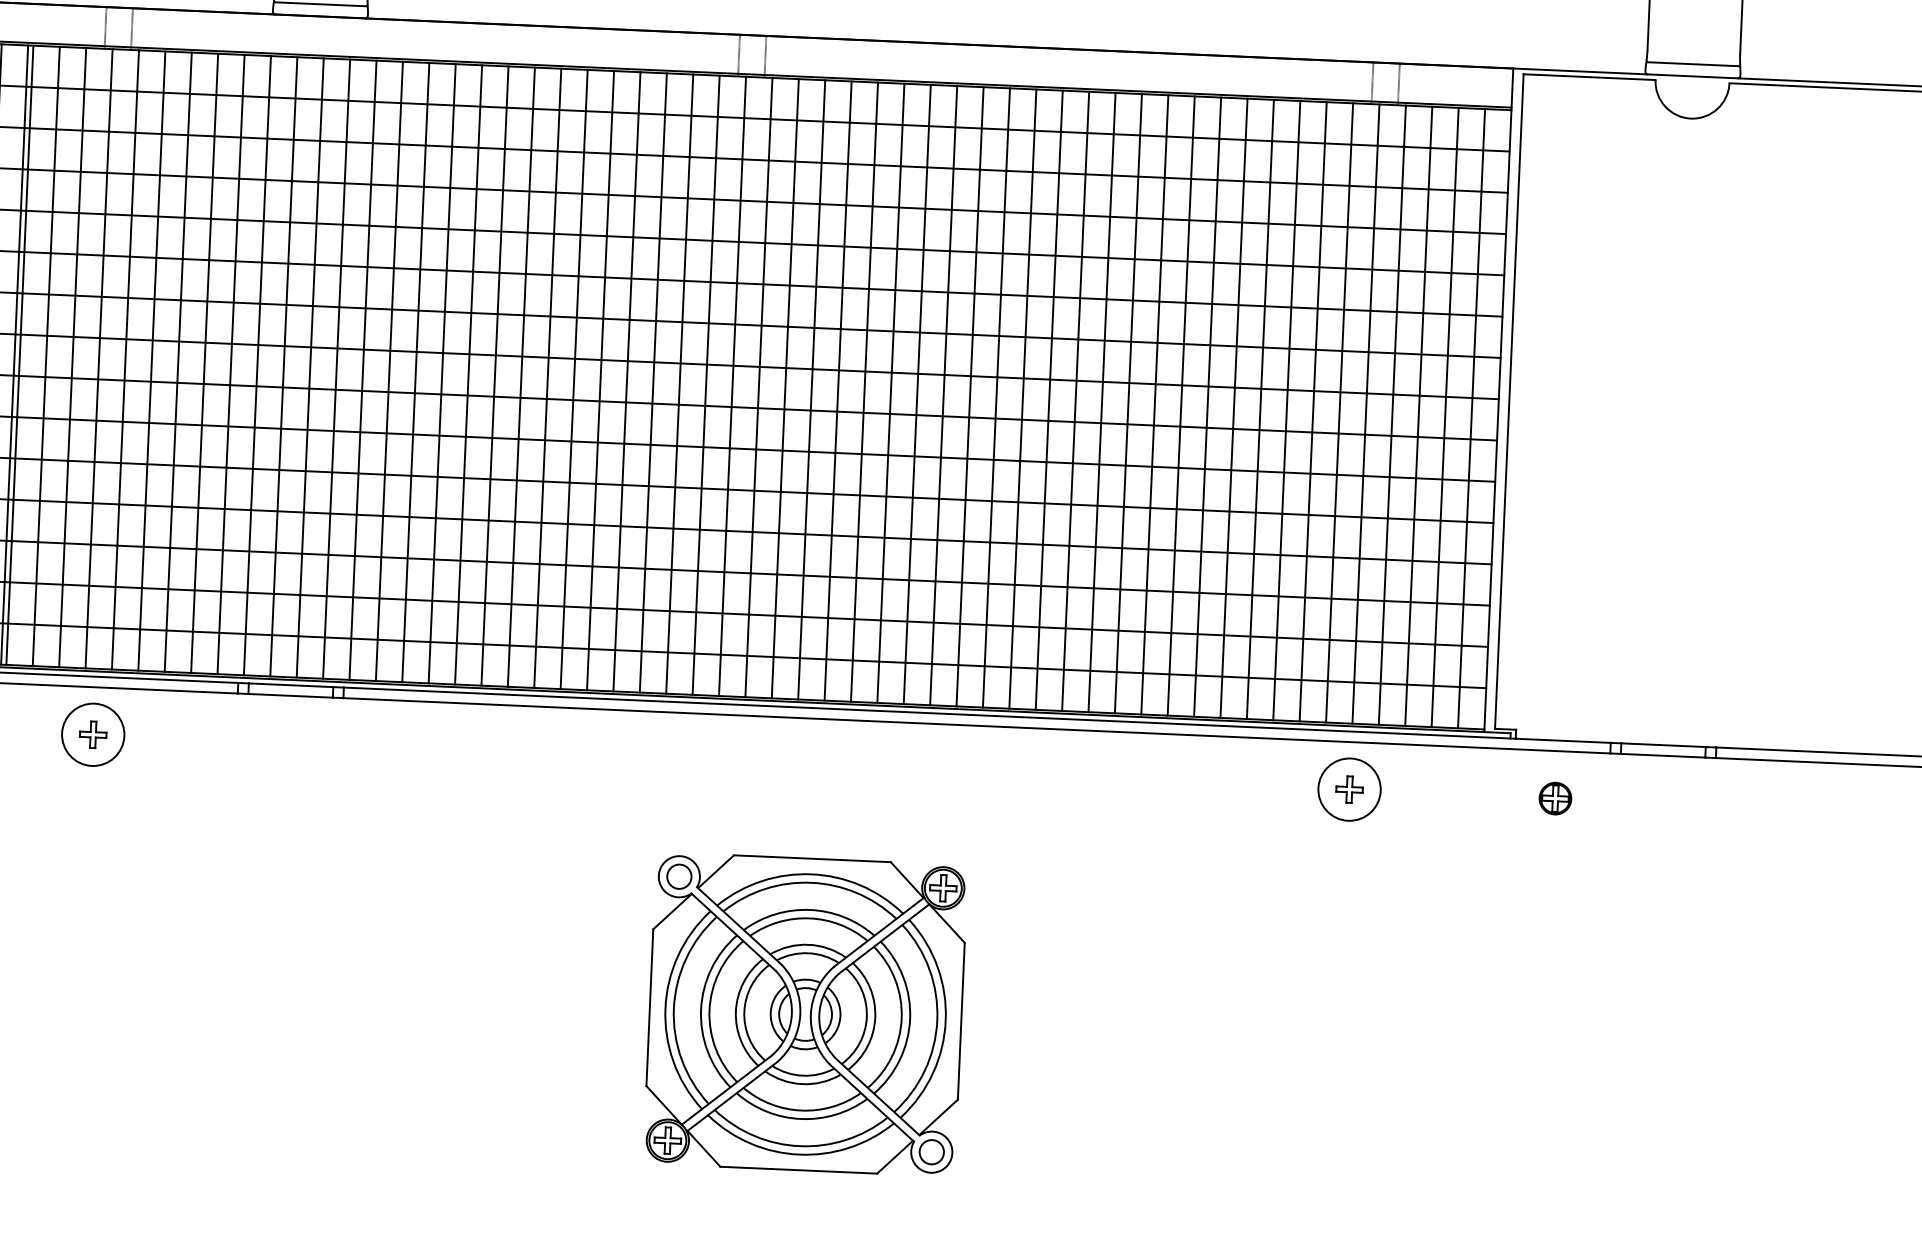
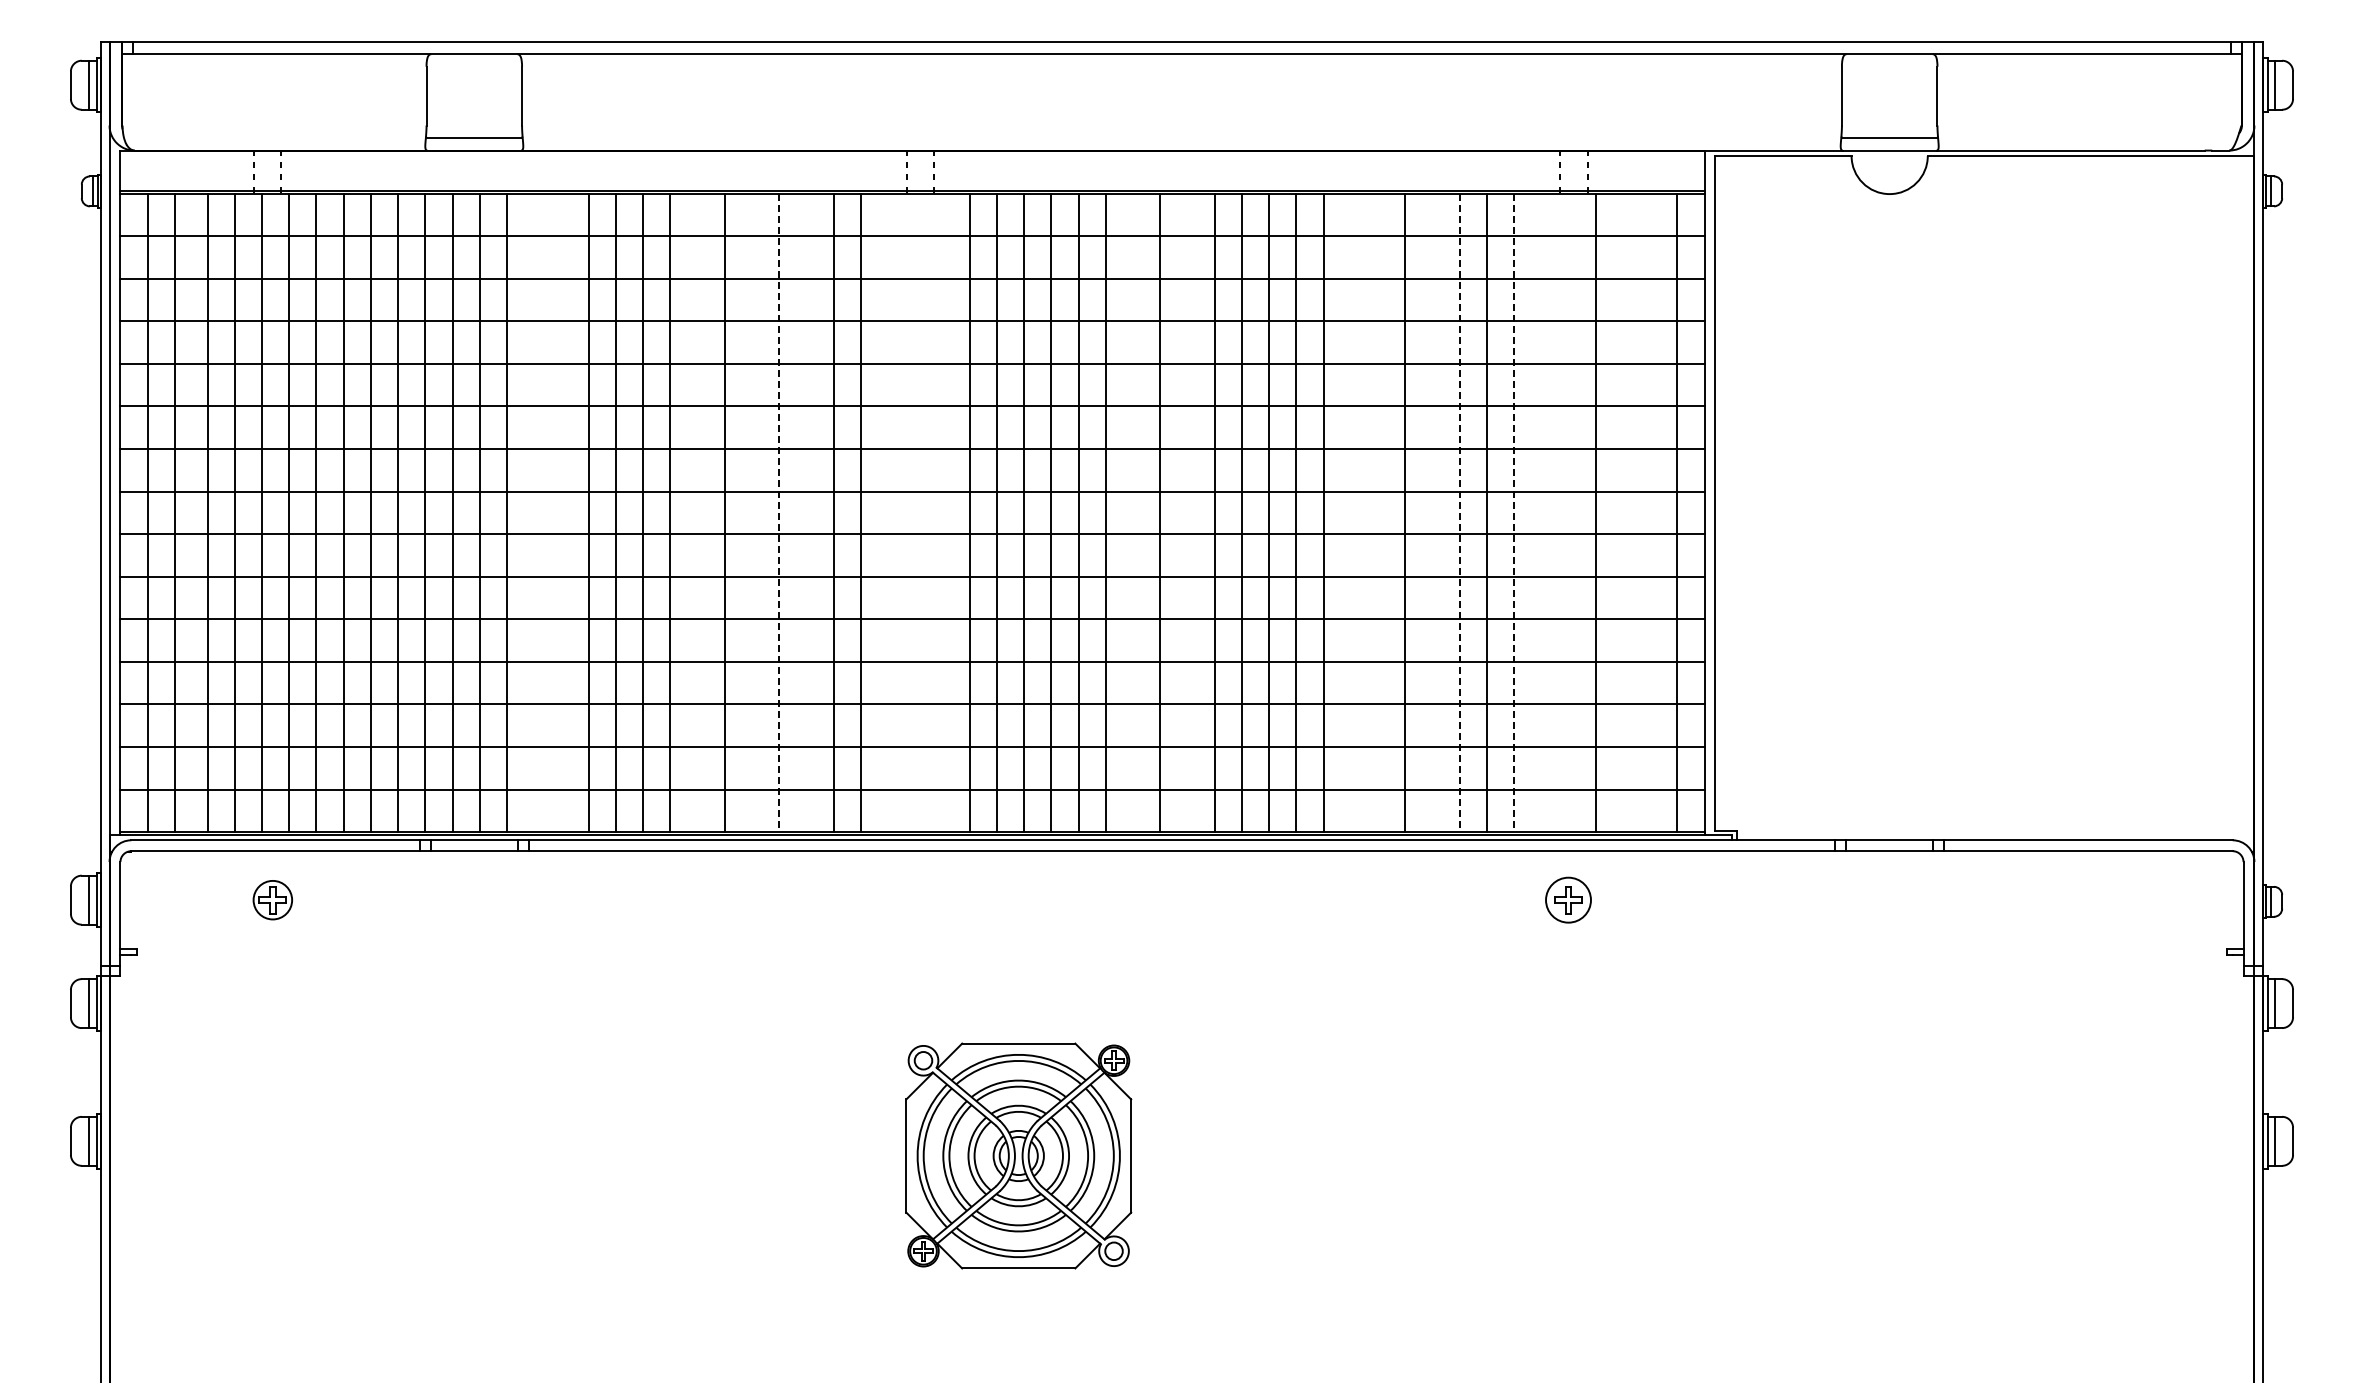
line: (20, 354) -> (180, 512), removed
line: (363, 369) -> (534, 512), removed
line: (389, 371) -> (561, 512), removed
line: (521, 376) -> (697, 512), removed
line: (573, 379) -> (751, 512), removed
line: (600, 381) -> (779, 513), solid -> dashed
line: (627, 381) -> (806, 512), removed
line: (706, 384) -> (888, 512), removed
line: (732, 386) -> (915, 512), removed
line: (758, 387) -> (942, 512), removed
line: (944, 395) -> (1133, 512), removed
line: (996, 397) -> (1187, 512), removed
line: (1154, 404) -> (1350, 512), removed
line: (1180, 405) -> (1377, 512), removed
line: (1234, 407) -> (1432, 512), removed
line: (1260, 410) -> (1459, 513), solid -> dashed
line: (1313, 412) -> (1514, 513), solid -> dashed
line: (1339, 412) -> (1541, 512), removed
line: (1365, 413) -> (1568, 512), removed
line: (1418, 416) -> (1622, 512), removed
line: (1445, 417) -> (1650, 512), removed
circle: (92, 735) -> (272, 900), size x0.6
circle: (1349, 789) -> (1568, 900), size x0.7
part: (1555, 798) -> (1780, 900), removed
part: (805, 1013) -> (1018, 1155), size x0.7

